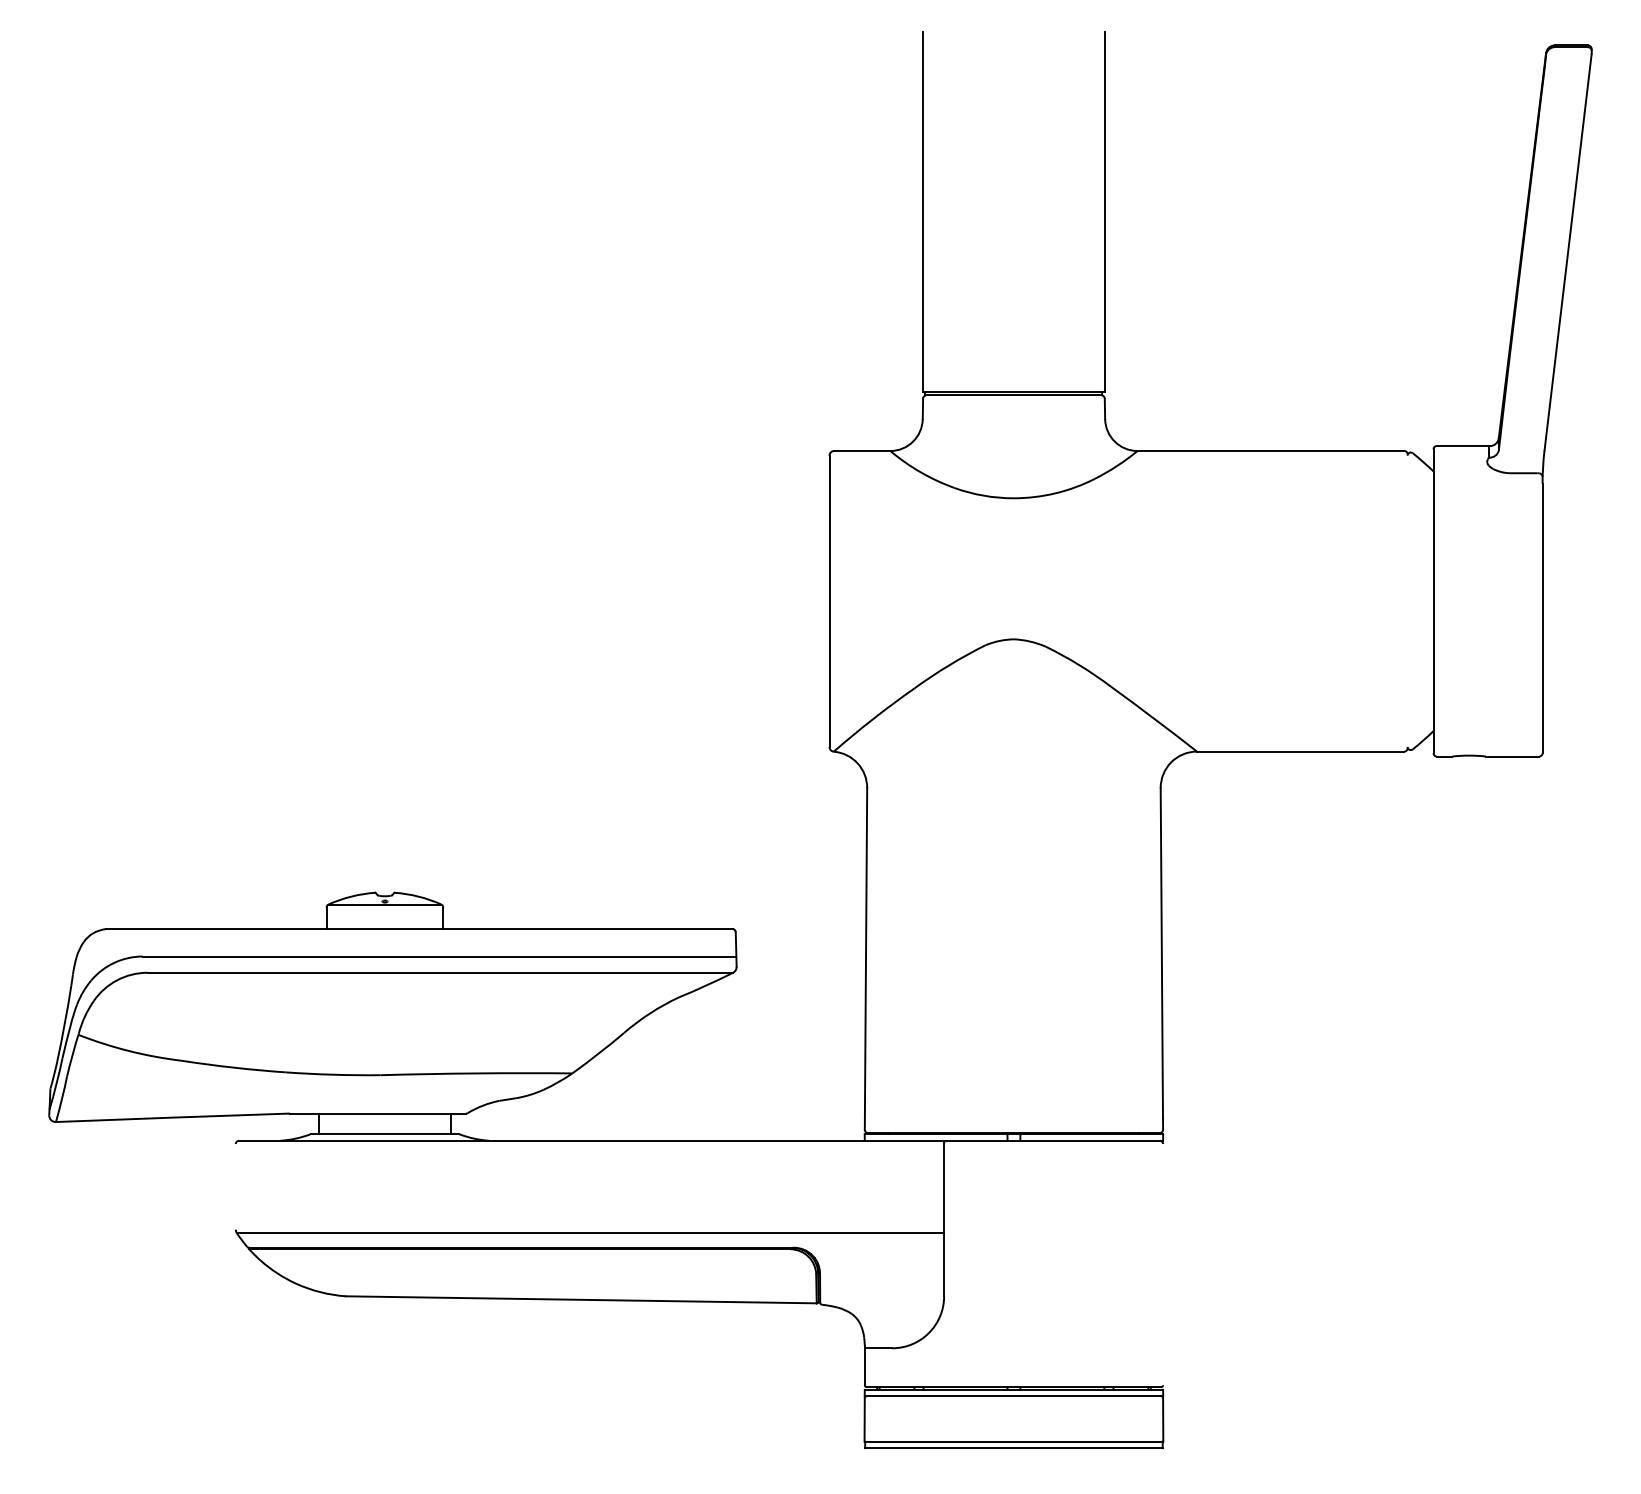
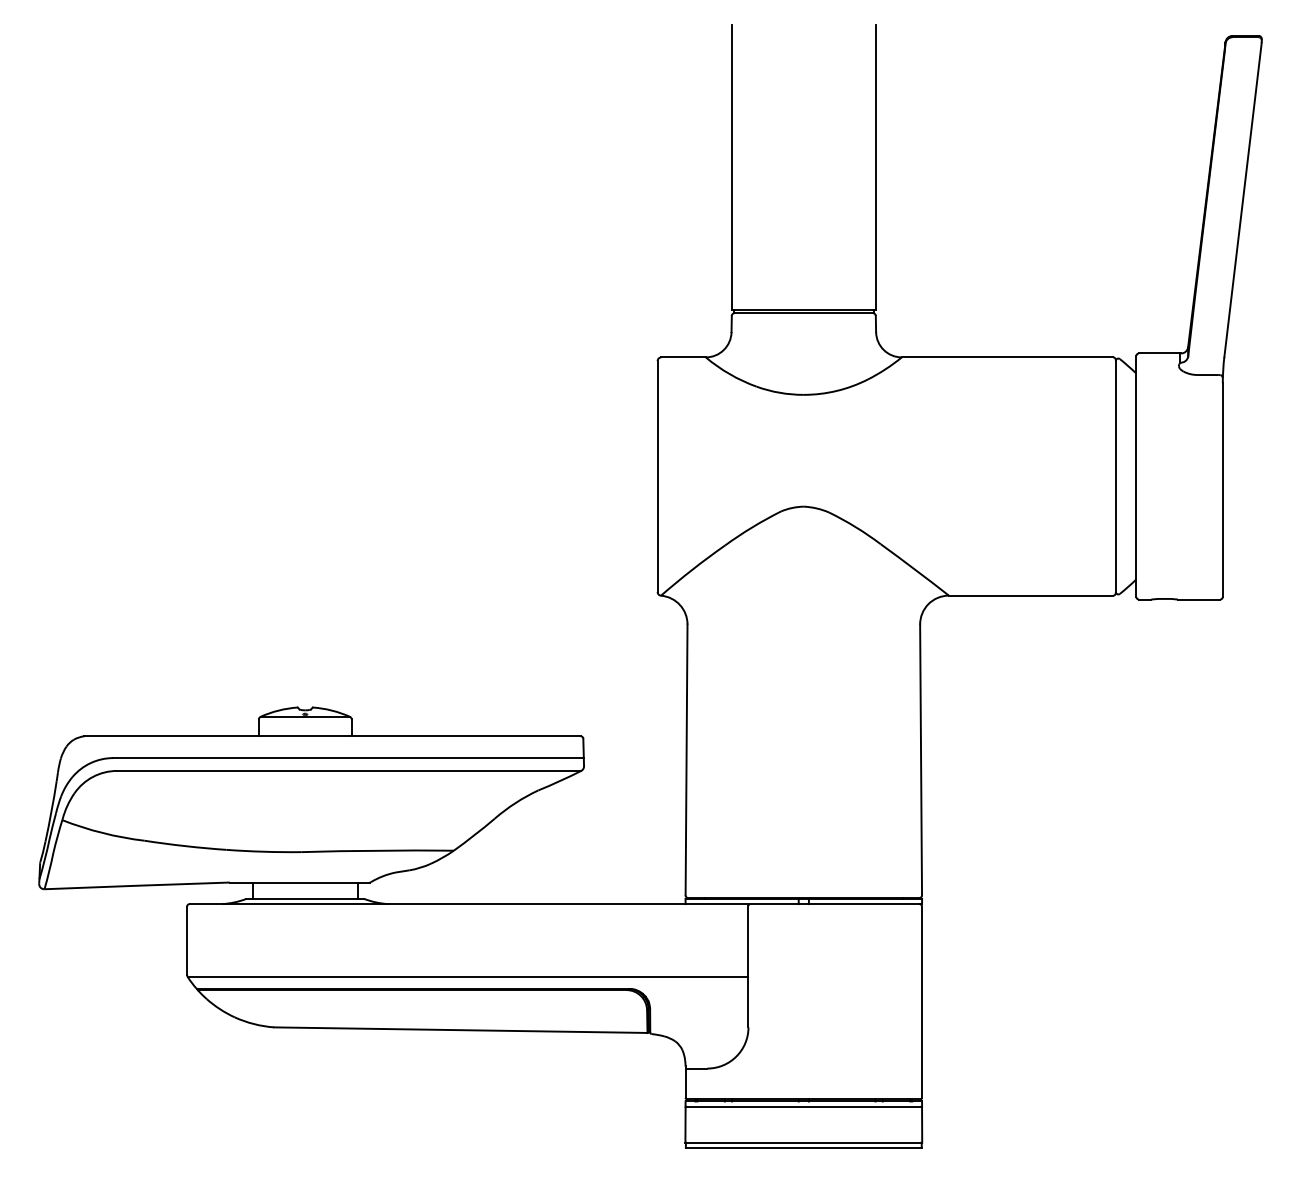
line: (1407, 601) -> (1115, 476), added
line: (235, 1186) -> (186, 940), added
line: (1163, 1264) -> (922, 1002), added

